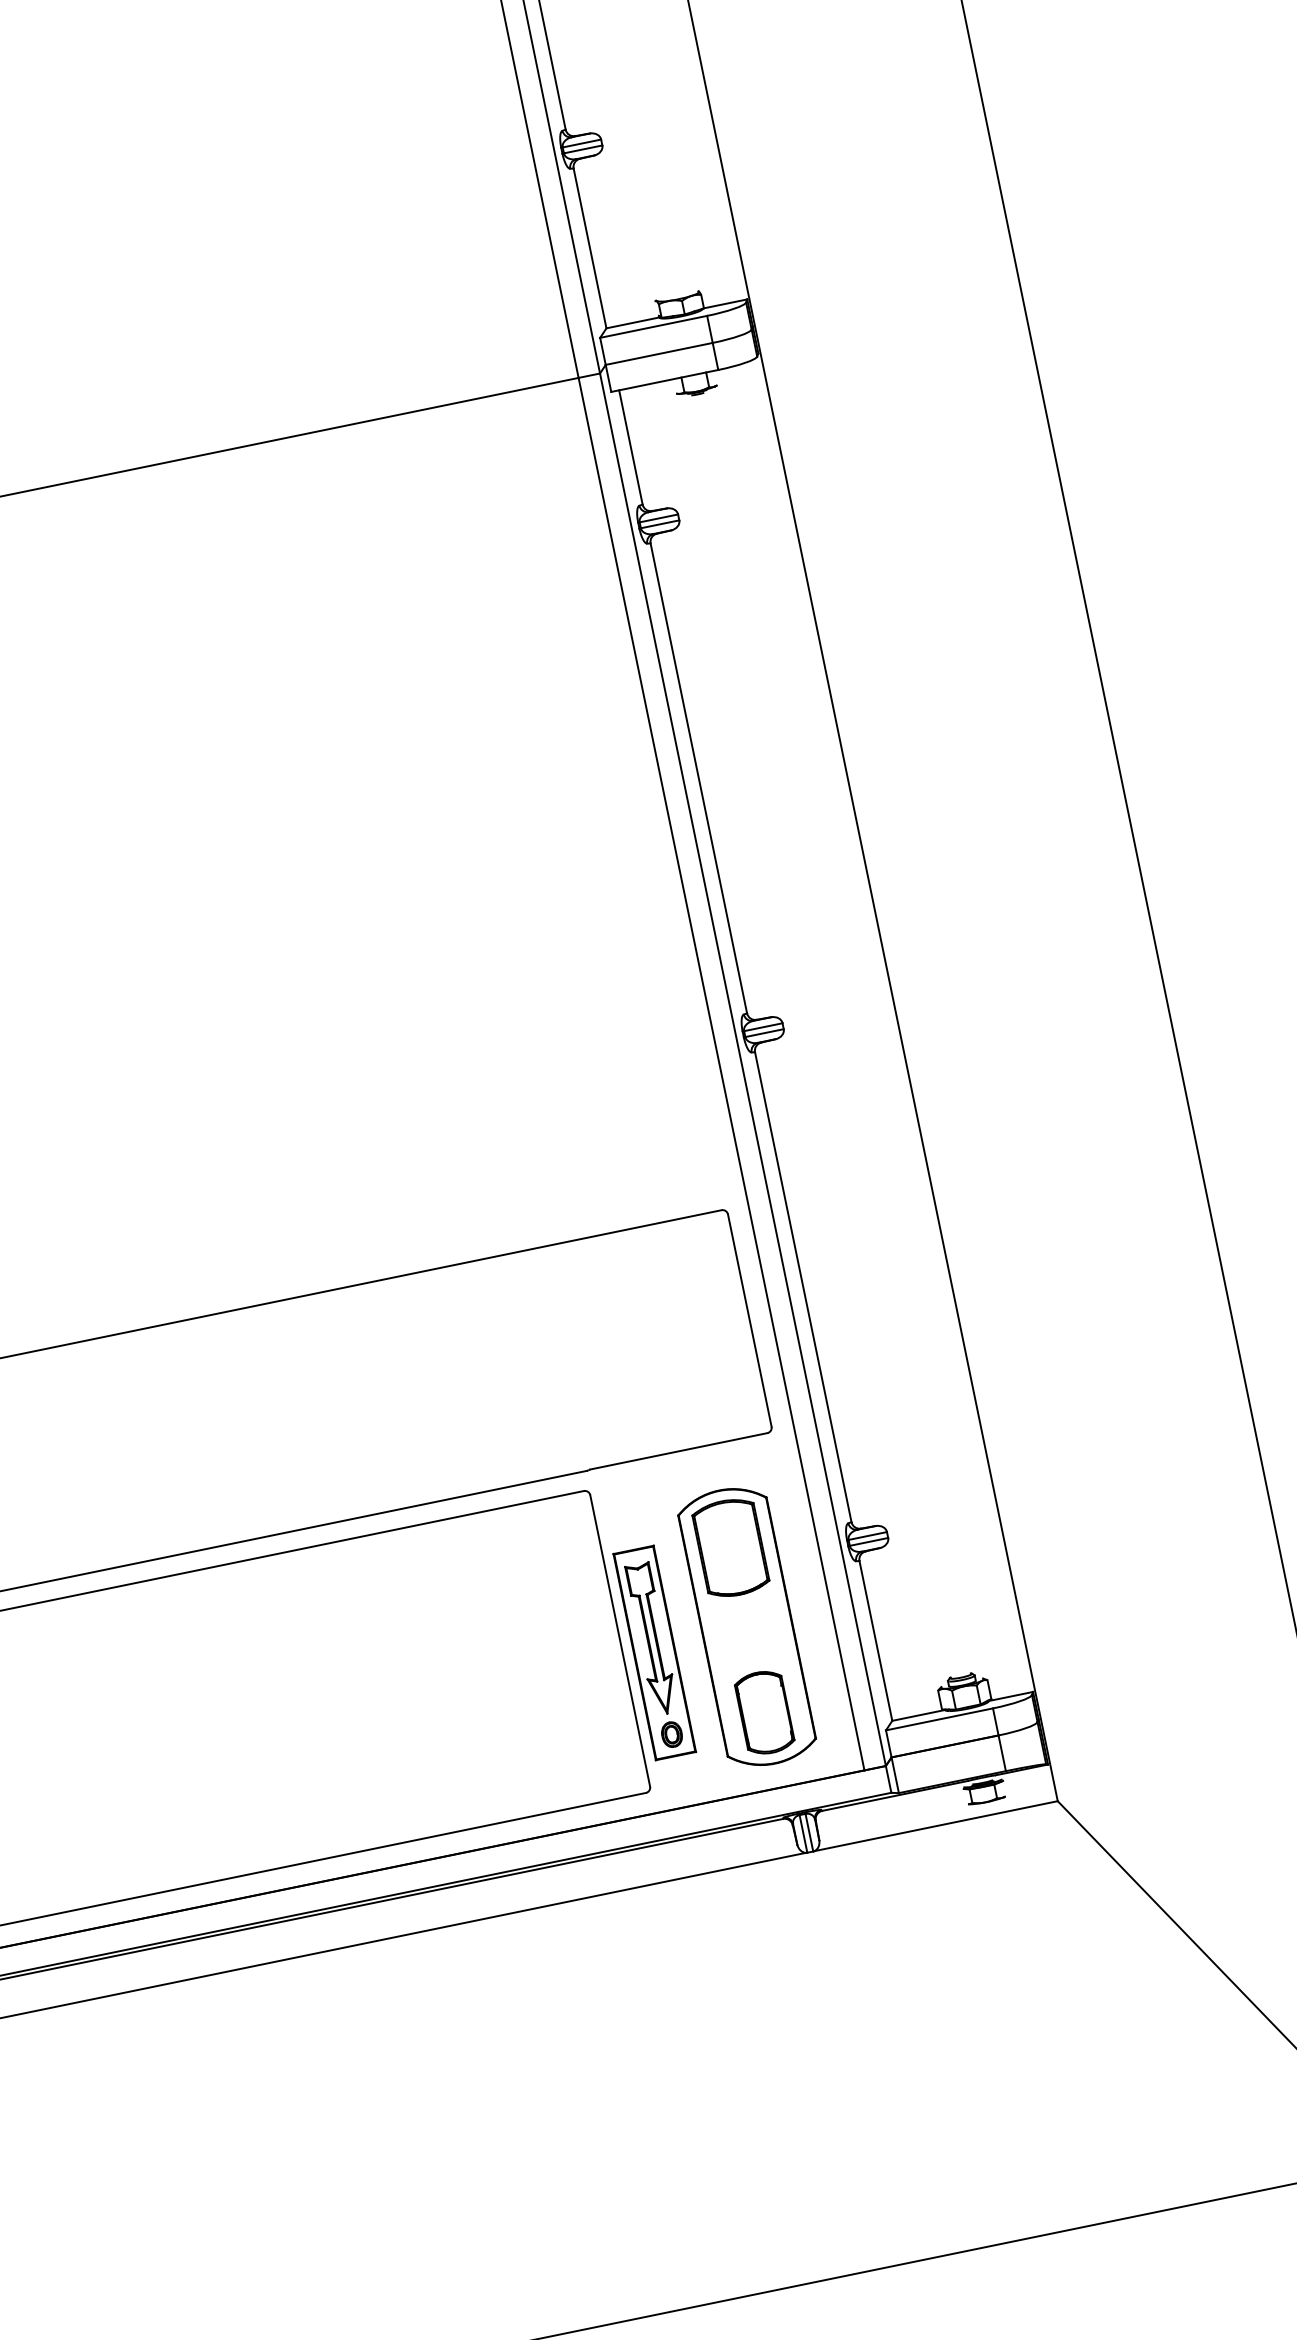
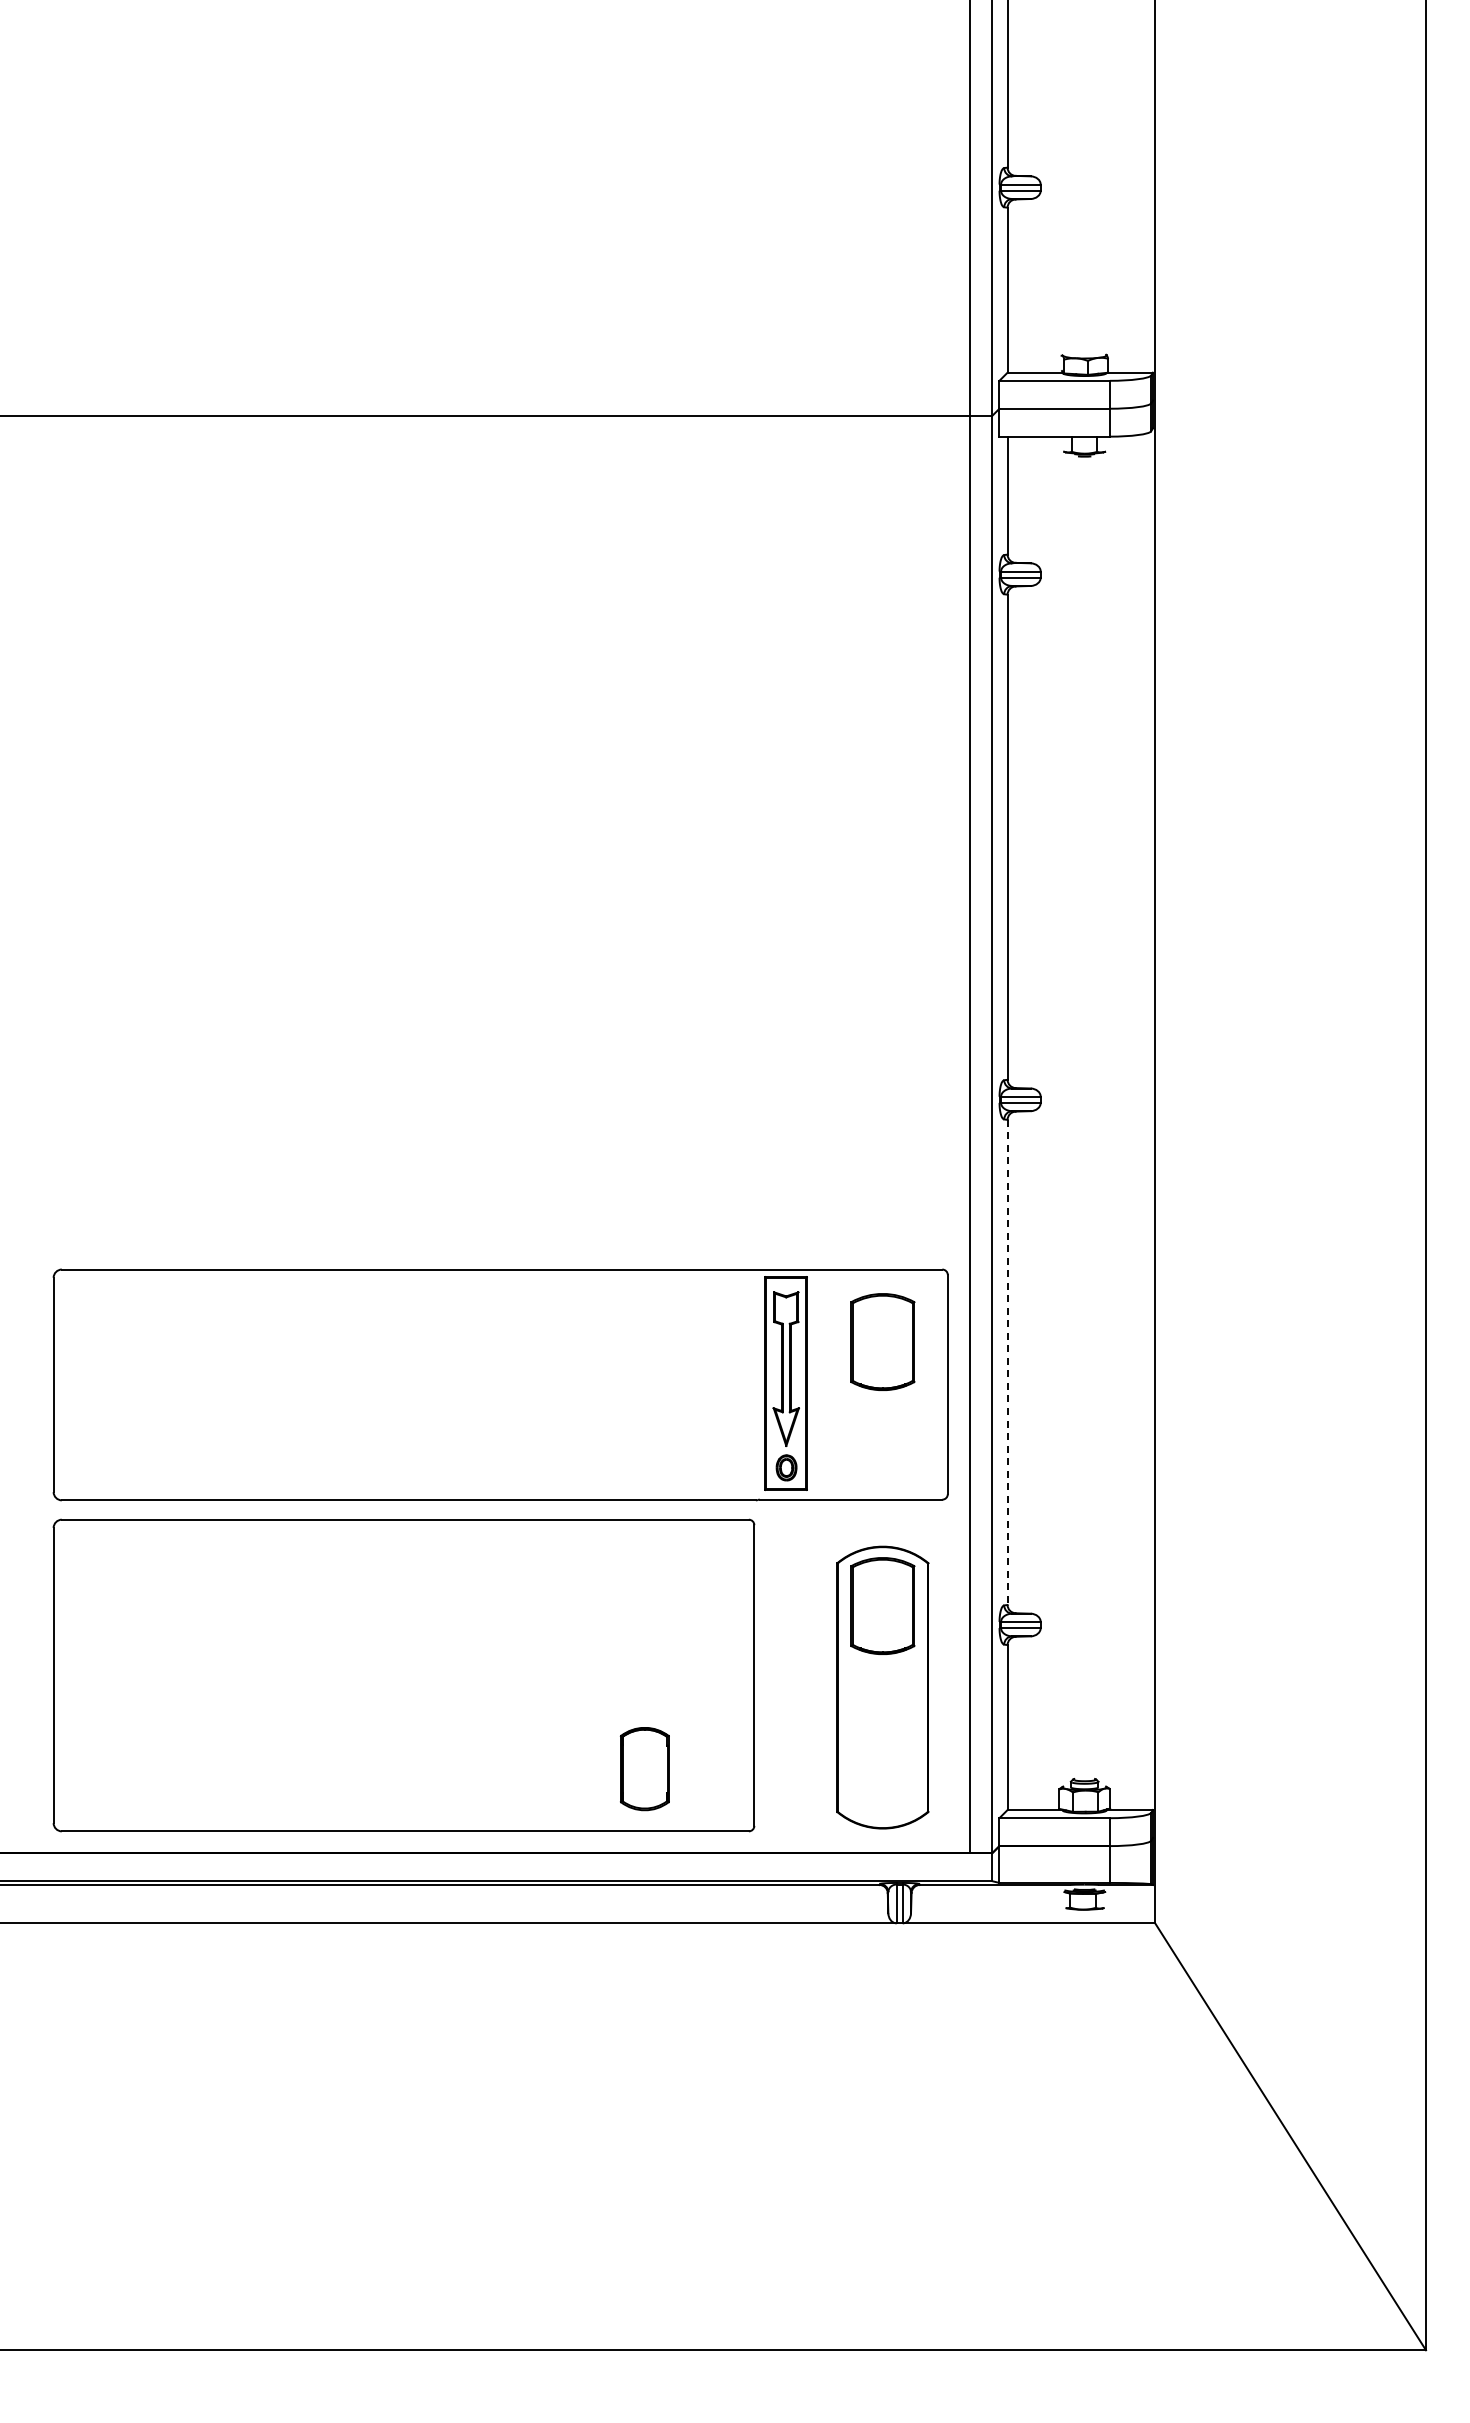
line: (803, 1287) -> (1007, 1362), solid -> dashed
part: (677, 1291) -> (882, 1341), added
part: (654, 1653) -> (785, 1383), moved
part: (764, 1713) -> (644, 1769), moved

